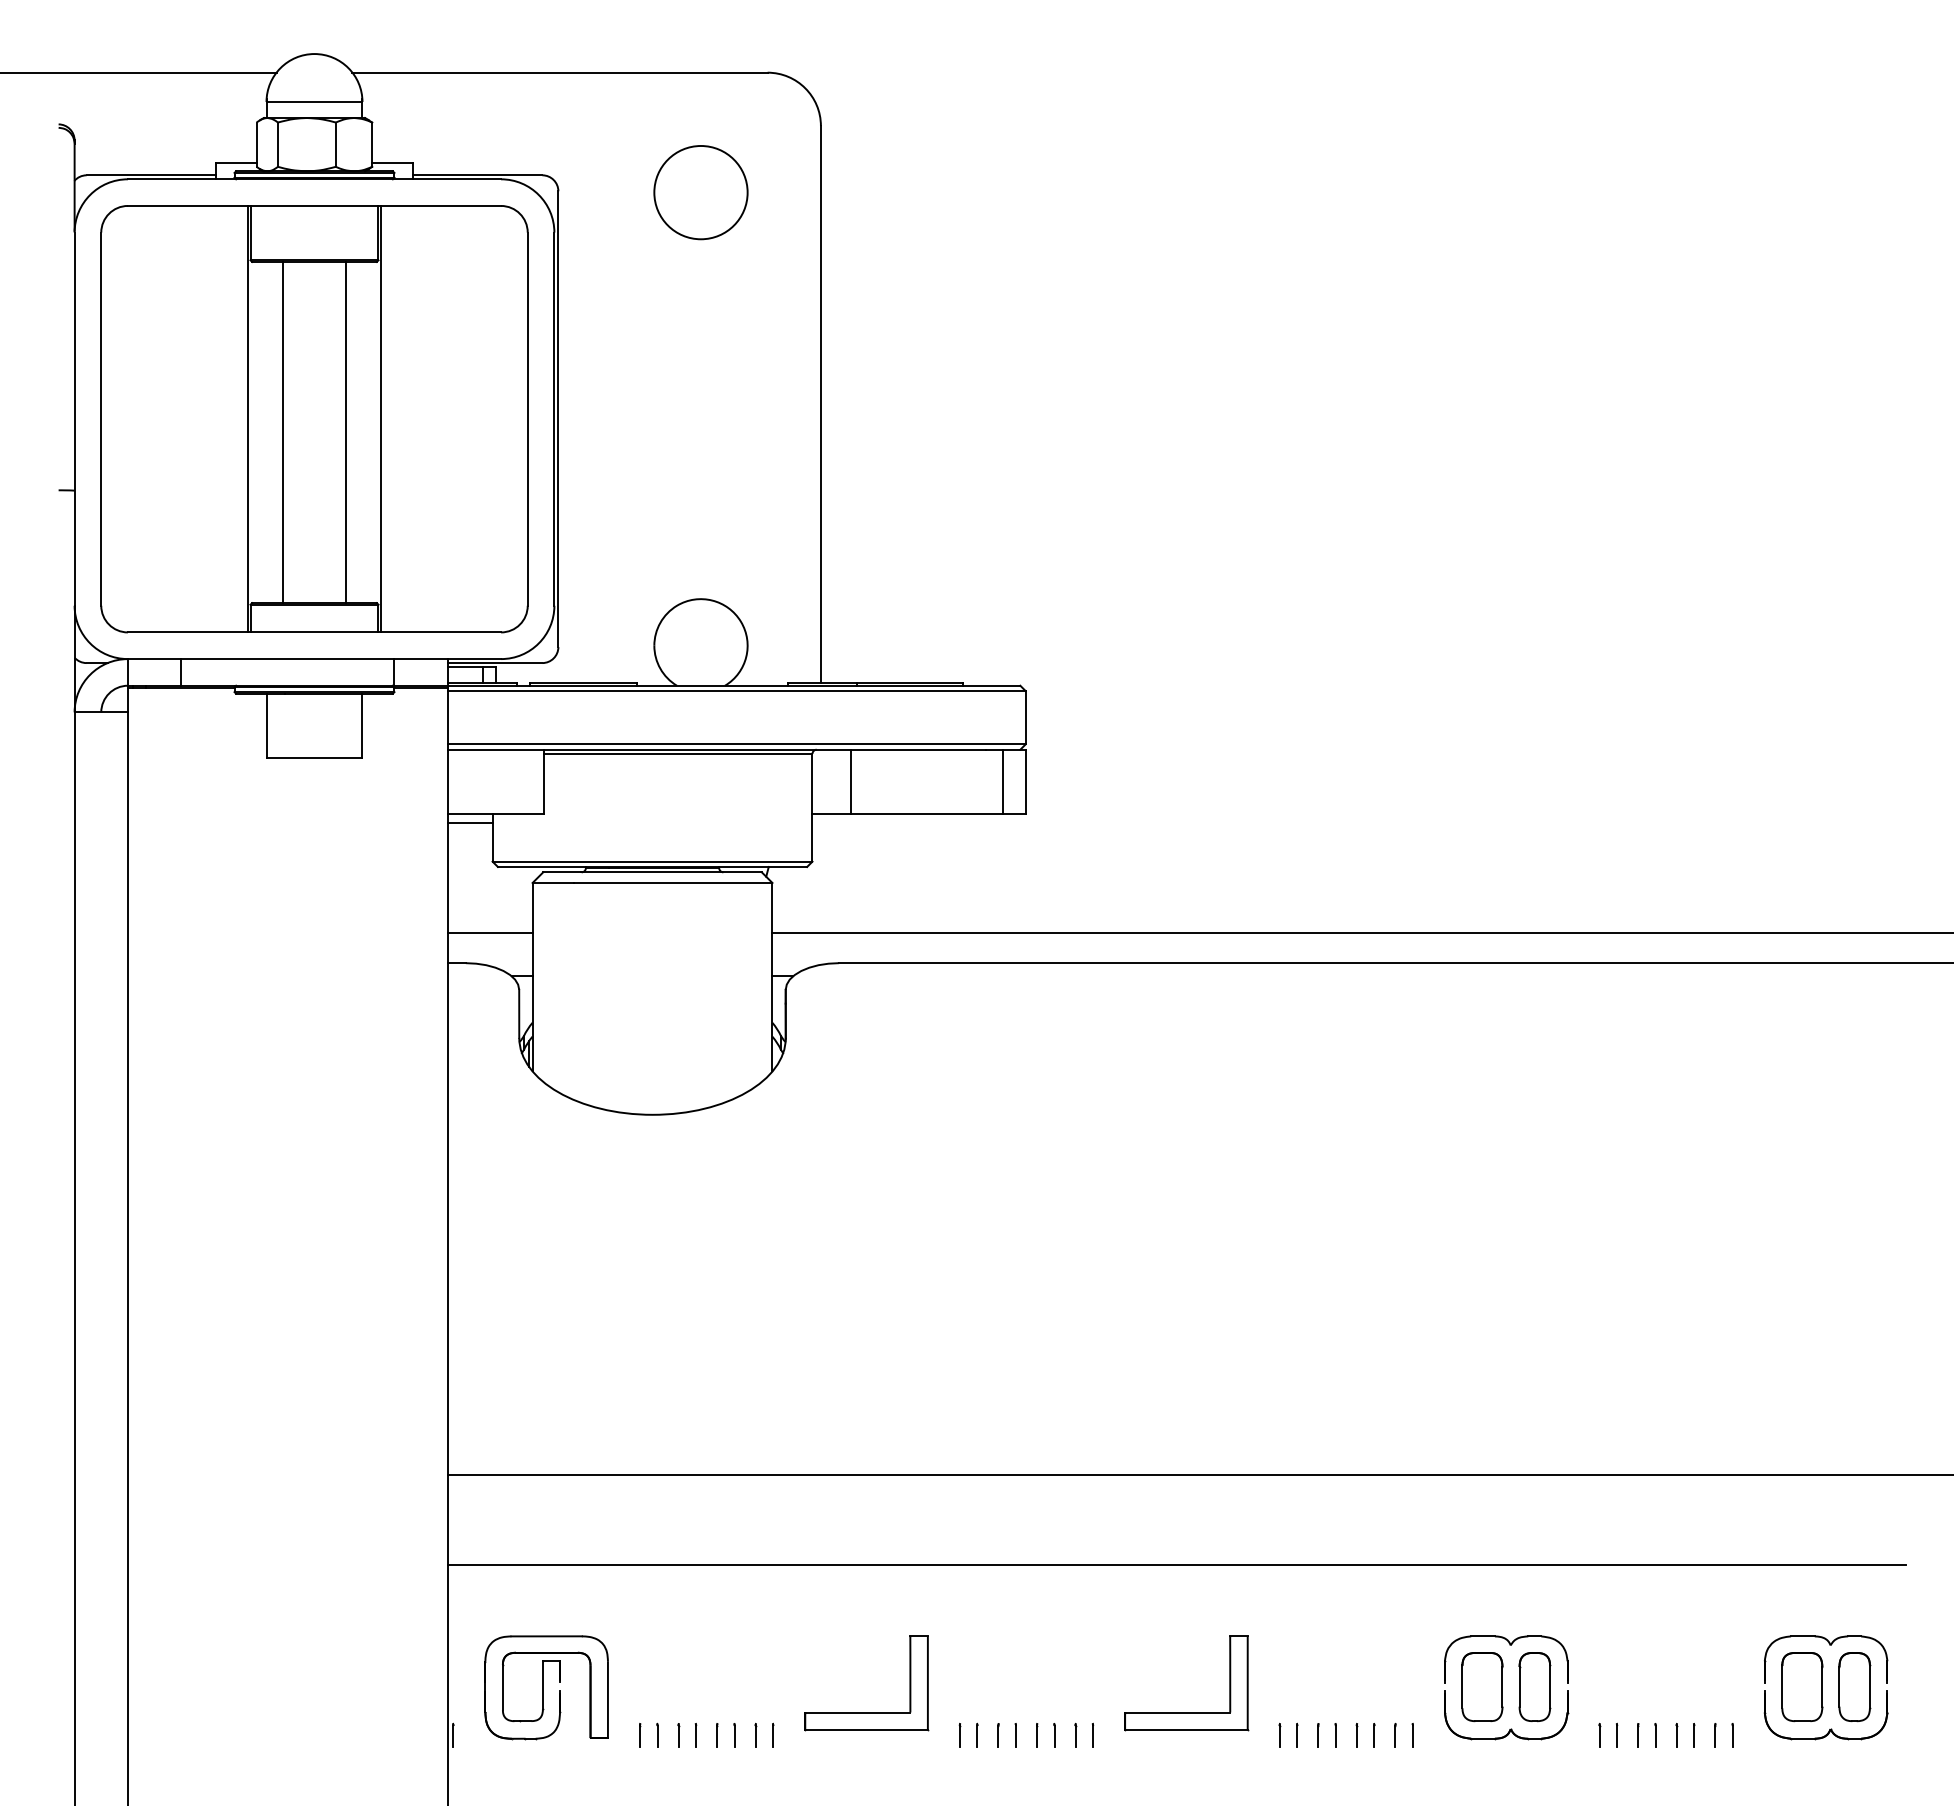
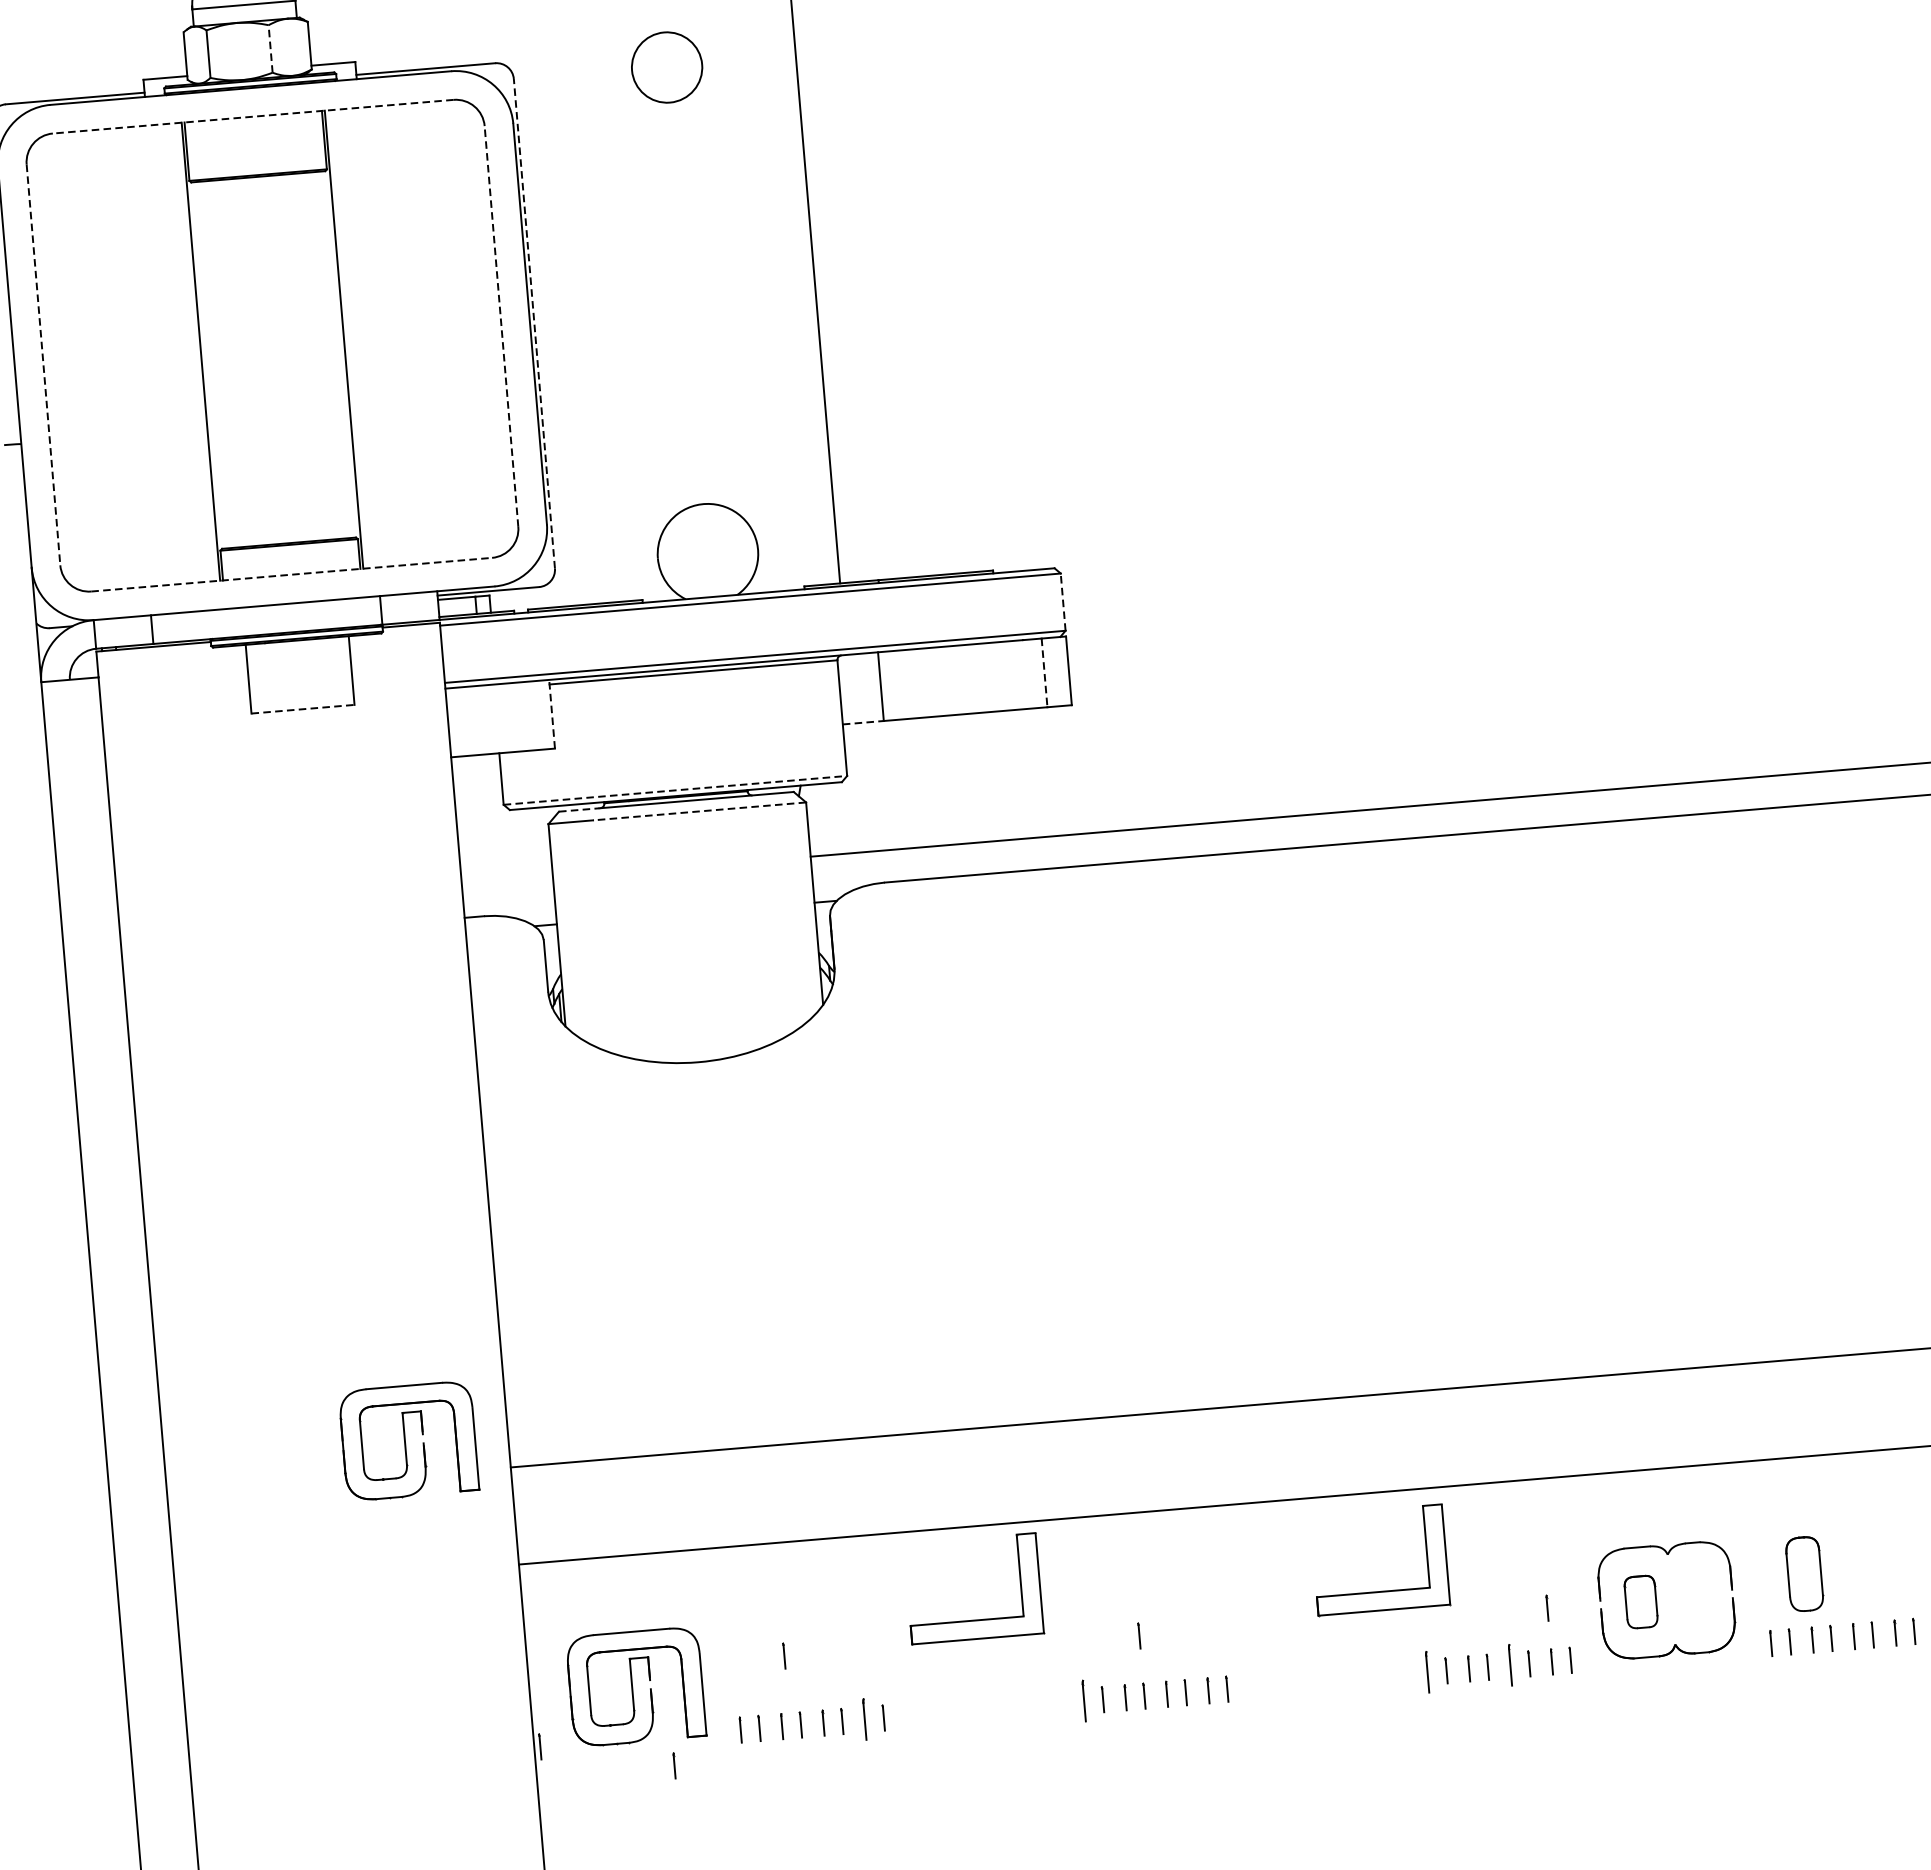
line: (335, 144) -> (270, 48), solid -> dashed
circle: (700, 192) -> (666, 67), size x0.7
line: (314, 205) -> (253, 116), solid -> dashed
line: (101, 419) -> (43, 365), solid -> dashed
line: (527, 419) -> (501, 326), solid -> dashed
line: (558, 419) -> (534, 324), solid -> dashed
line: (282, 432) -> (239, 362), removed
line: (346, 432) -> (308, 357), removed
line: (314, 632) -> (291, 574), solid -> dashed
line: (1025, 717) -> (1062, 601), solid -> dashed
line: (314, 757) -> (302, 709), solid -> dashed
line: (544, 781) -> (552, 714), solid -> dashed
line: (1002, 781) -> (1044, 672), solid -> dashed
line: (832, 813) -> (864, 722), solid -> dashed
line: (469, 823) -> (475, 765), removed
line: (652, 861) -> (675, 790), solid -> dashed
line: (562, 872) -> (579, 810), solid -> dashed
line: (672, 882) -> (698, 810), solid -> dashed
line: (489, 933) -> (506, 882), removed
part: (355, 1442) -> (408, 1440), added
part: (685, 1670) -> (783, 1656), added
line: (1015, 1679) -> (1138, 1635), added
line: (1395, 1685) -> (1547, 1608), added
part: (1482, 1687) -> (1641, 1602), size x0.7
part: (1534, 1687) -> (1804, 1574), moved
part: (866, 1712) -> (976, 1620), moved
part: (1186, 1712) -> (1382, 1591), moved
part: (755, 1735) -> (864, 1719), size x1.6
part: (959, 1735) -> (1083, 1701), size x1.6
part: (1279, 1735) -> (1427, 1672), size x1.6
part: (1356, 1735) -> (1510, 1665), size x1.6
line: (576, 1763) -> (675, 1765), added

